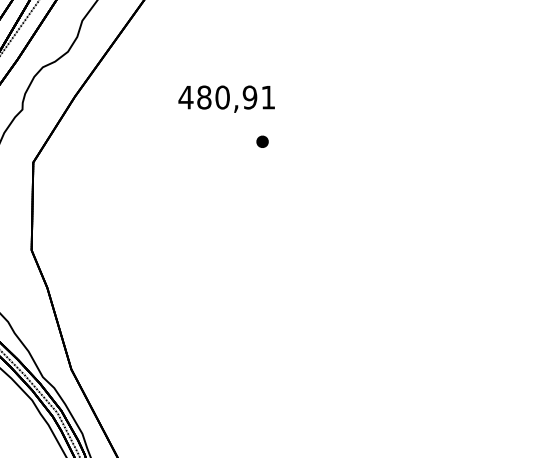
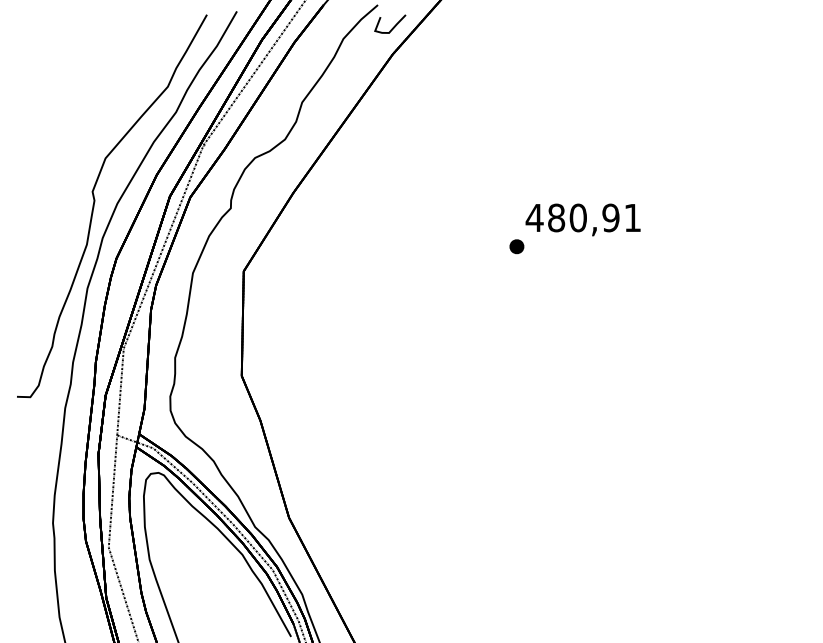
text: (226, 98) -> (582, 219), moved

